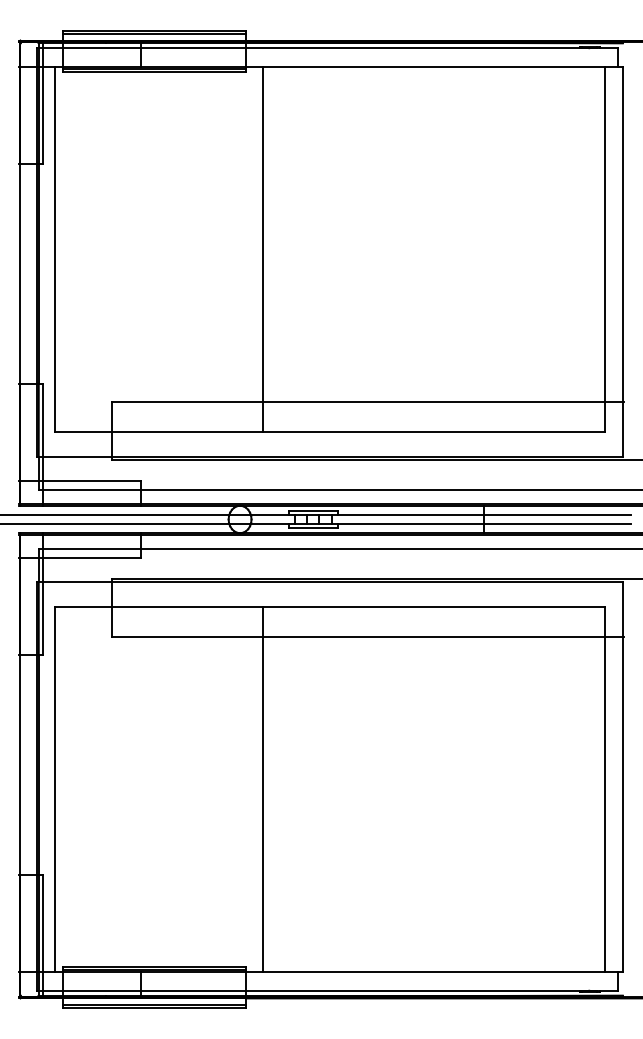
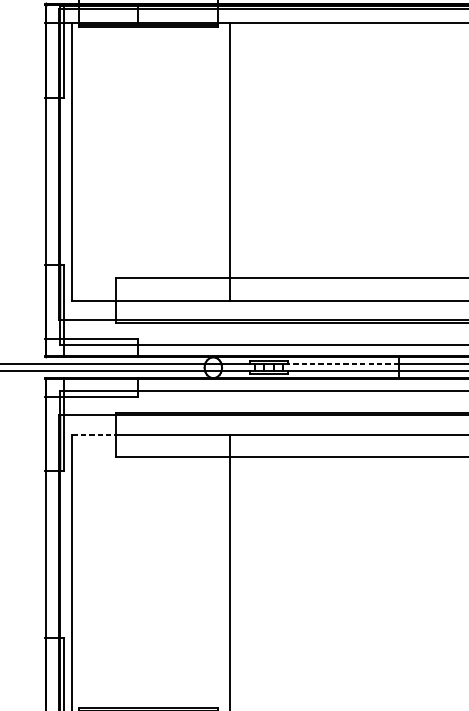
line: (410, 514) -> (342, 363), solid -> dashed
line: (83, 607) -> (94, 434), solid -> dashed

